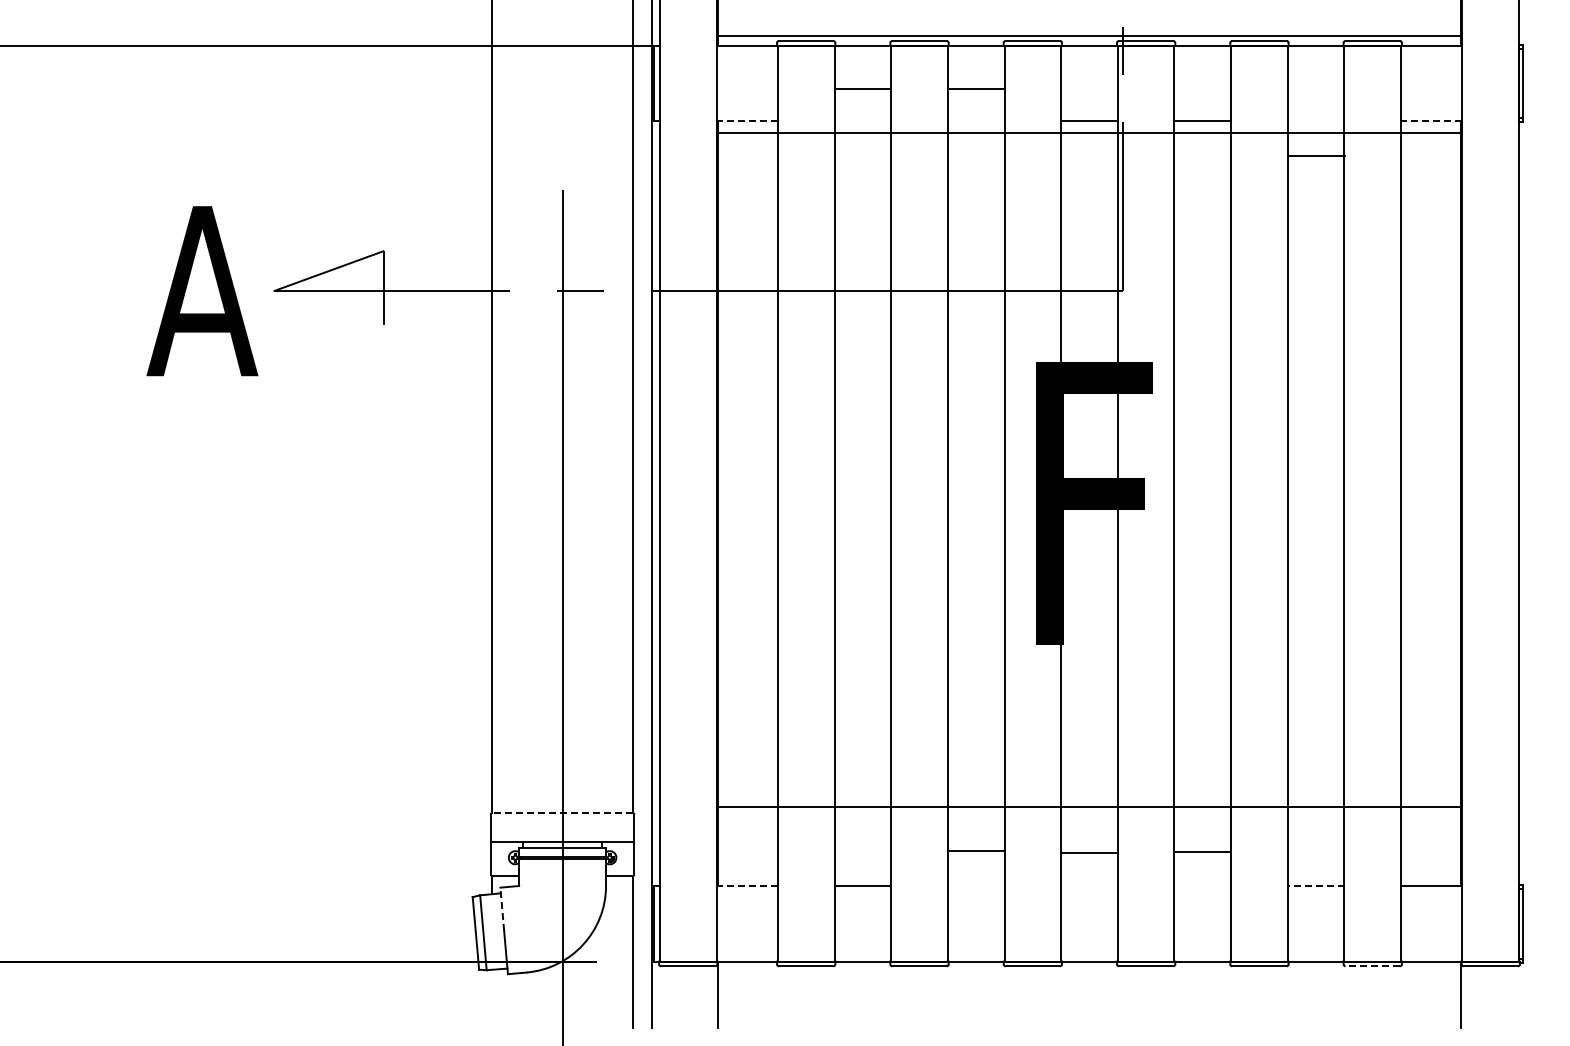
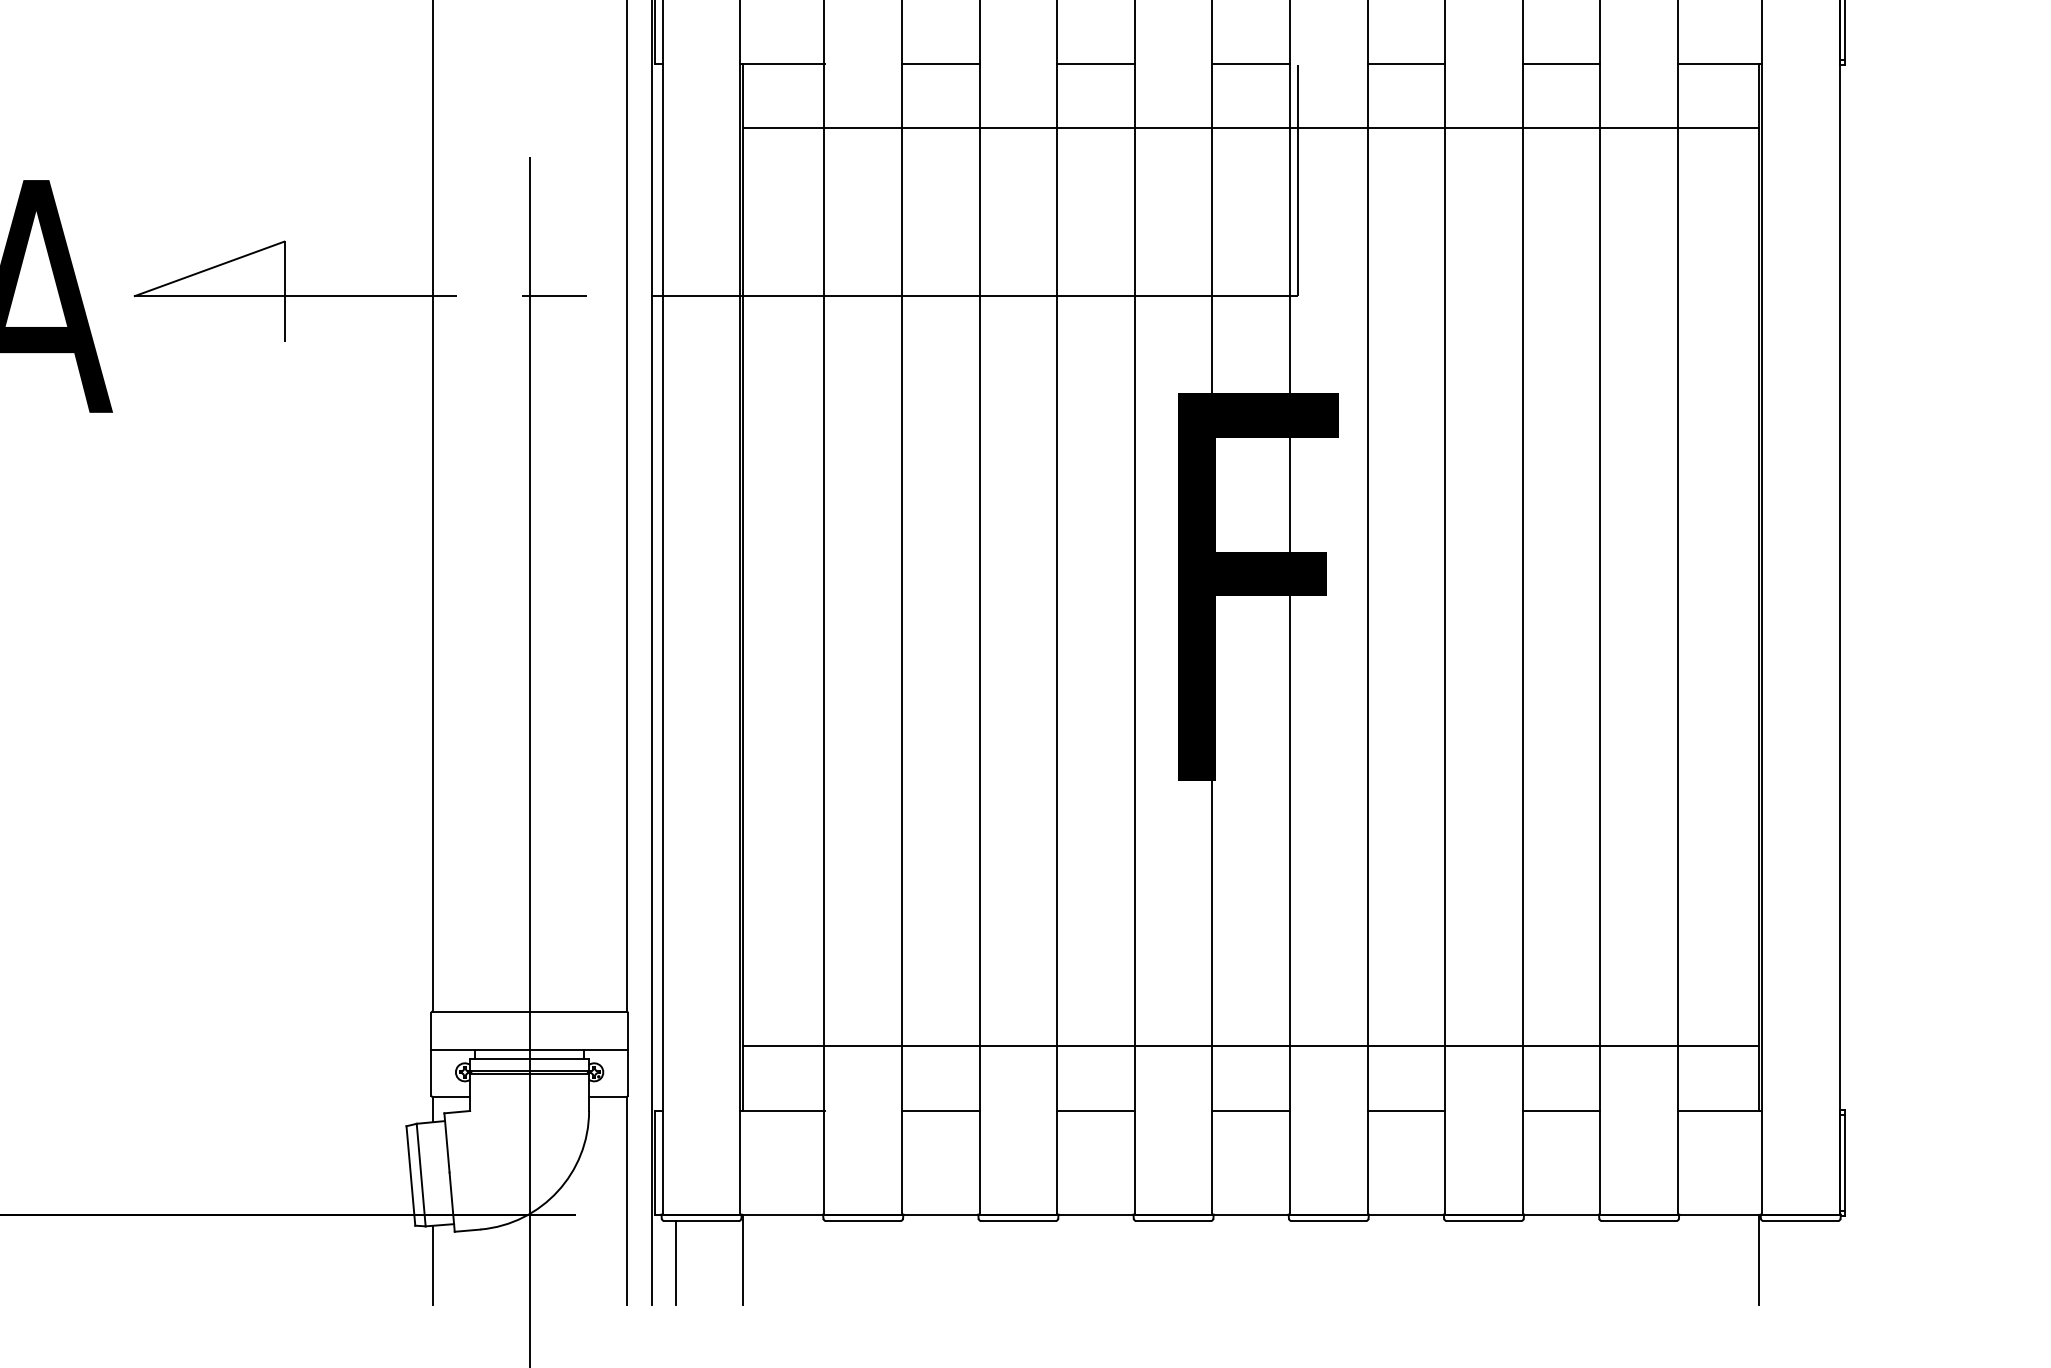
line: (862, 89) -> (940, 64), moved
line: (975, 89) -> (1095, 64), moved
line: (747, 121) -> (782, 64), dashed -> solid
line: (1431, 121) -> (1719, 64), dashed -> solid
line: (1089, 133) -> (1251, 128), moved
line: (1315, 156) -> (1560, 64), moved
line: (1089, 806) -> (1251, 1045), moved
line: (562, 813) -> (529, 1011), dashed -> solid
line: (975, 851) -> (1095, 1111), moved
line: (1202, 852) -> (1405, 1111), moved
line: (1089, 853) -> (1251, 1111), moved
line: (747, 886) -> (782, 1111), dashed -> solid
line: (1315, 886) -> (1560, 1111), dashed -> solid
line: (502, 909) -> (447, 1143), dashed -> solid
line: (1372, 966) -> (1638, 1221), dashed -> solid
line: (669, 996) -> (676, 1262), added
line: (491, 998) -> (432, 1265), added

